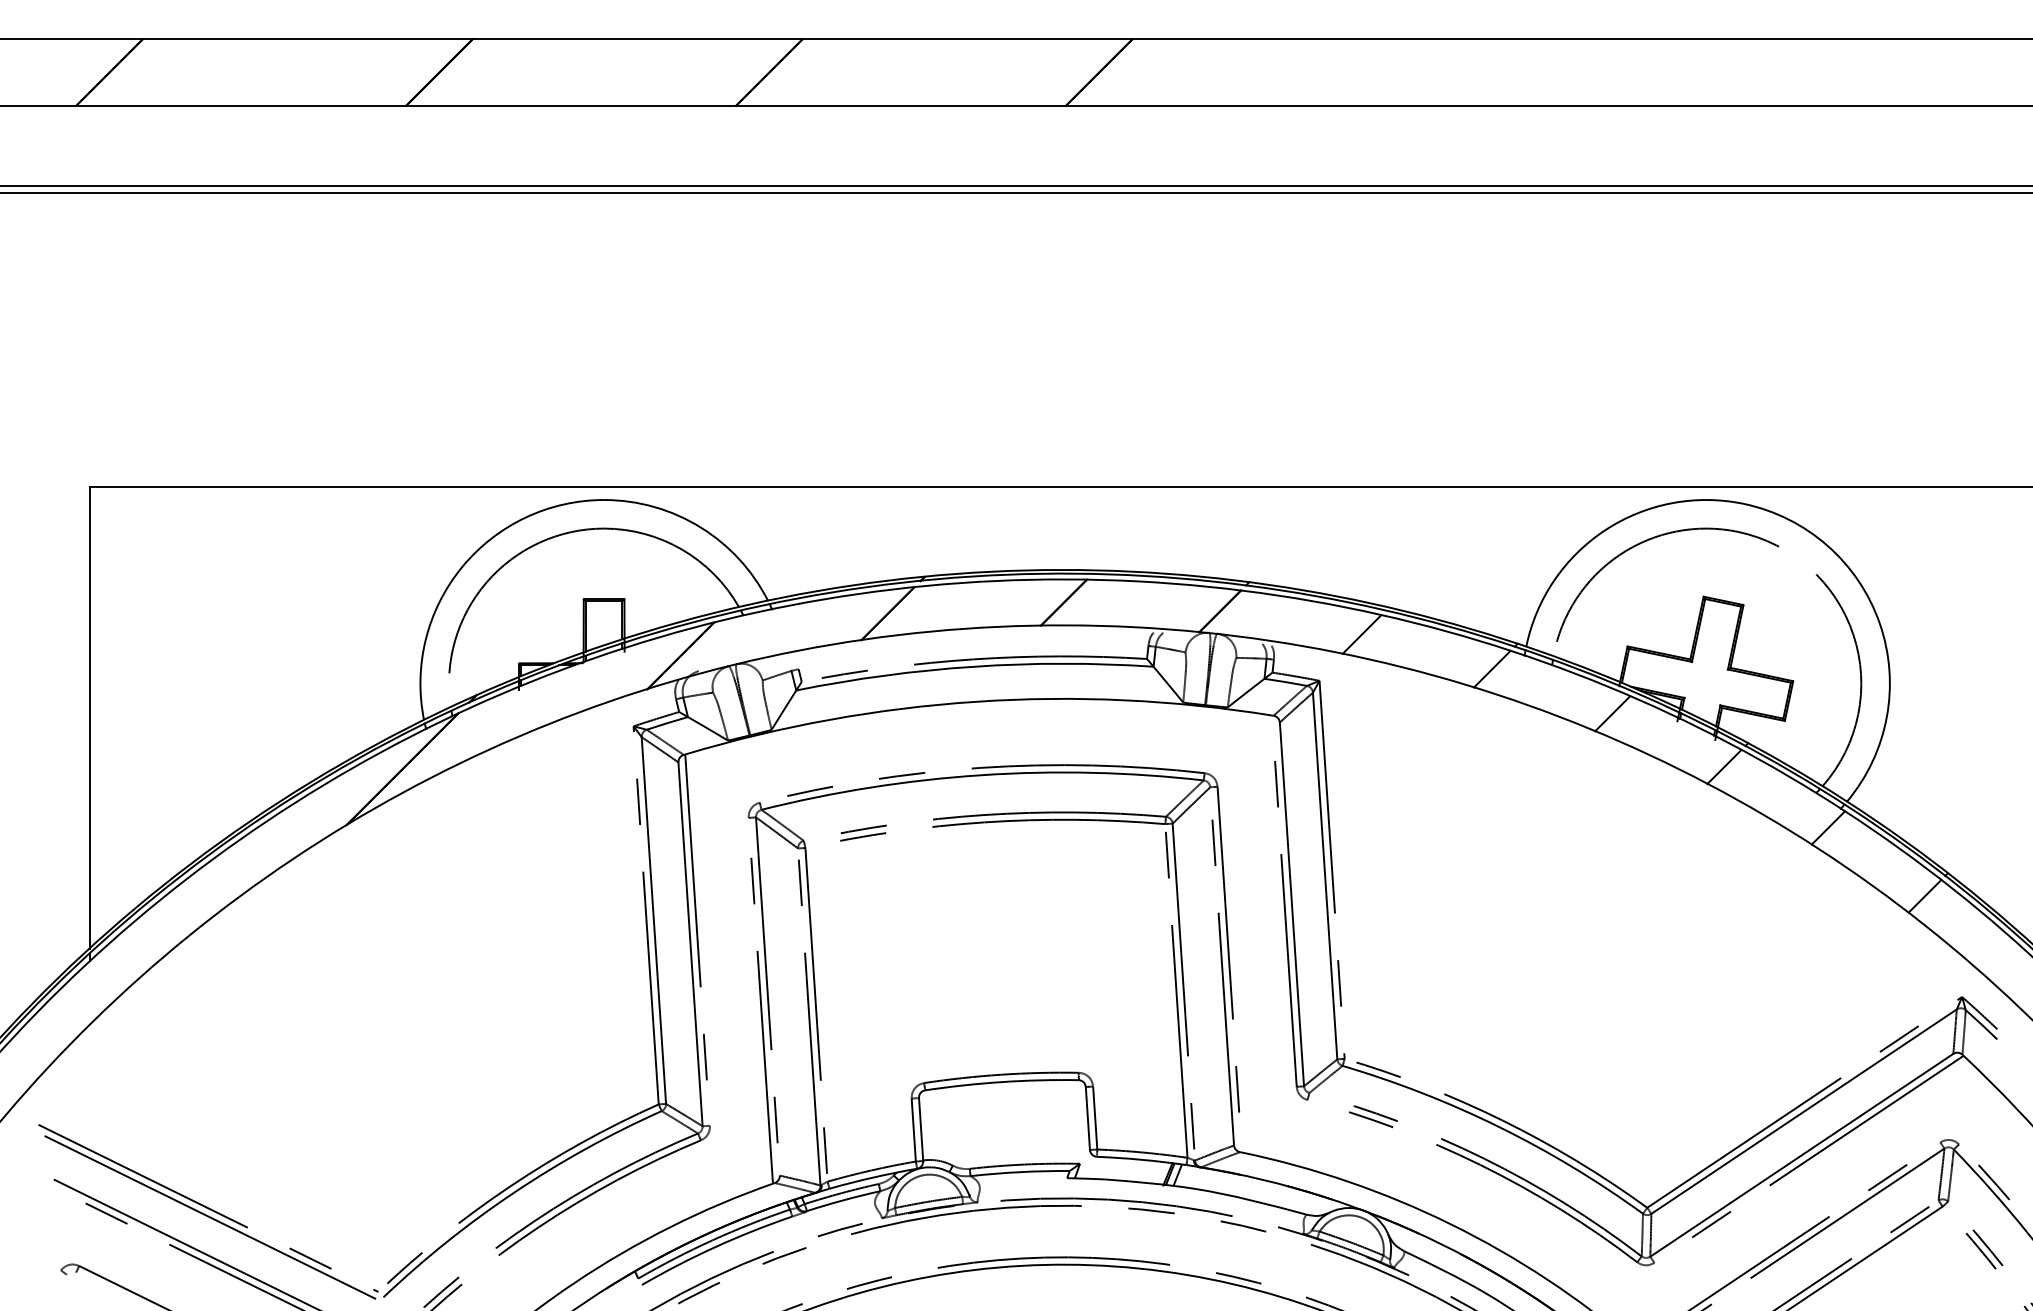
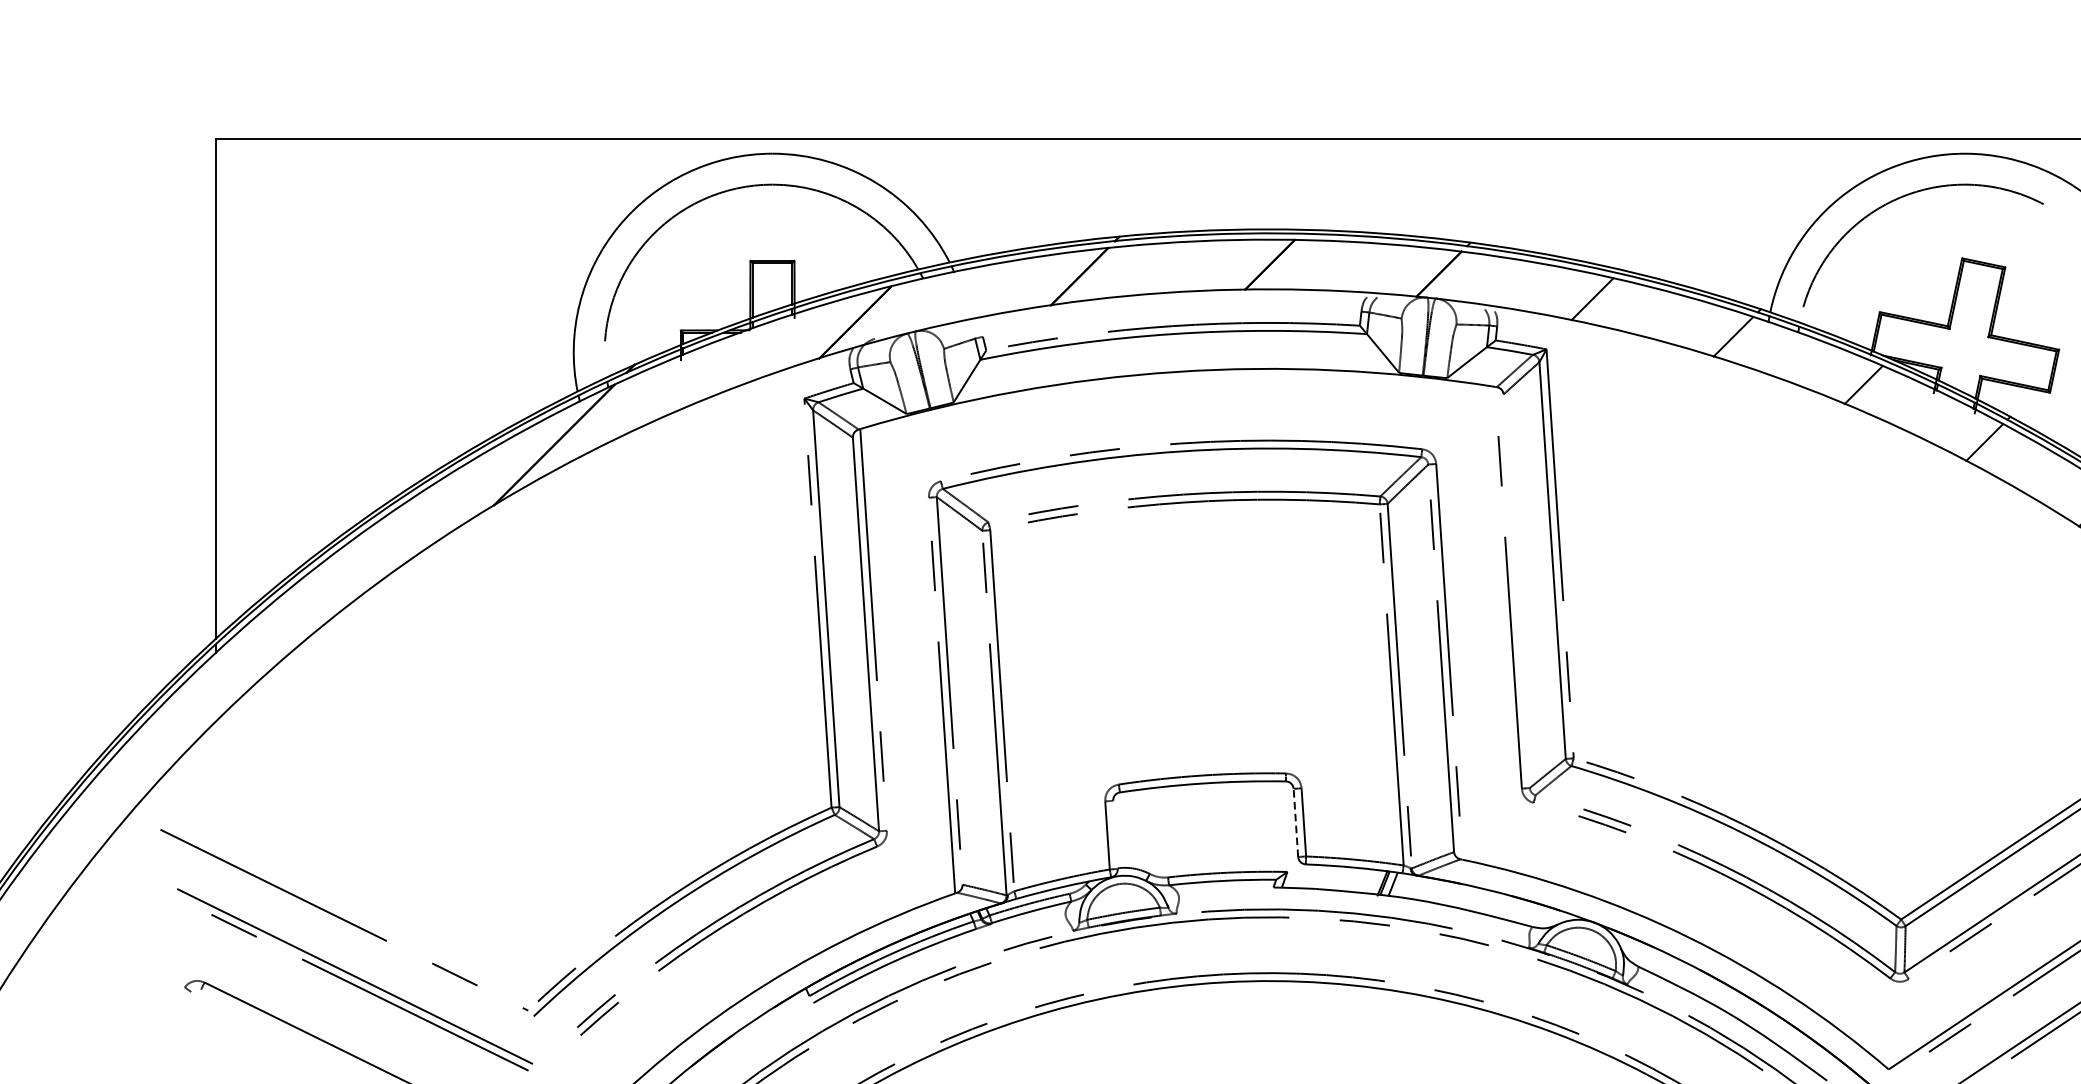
line: (1291, 904) -> (1516, 591), removed
line: (1087, 1118) -> (1295, 822), solid -> dashed
line: (921, 1129) -> (1115, 834), removed
line: (210, 1217) -> (346, 930), removed

